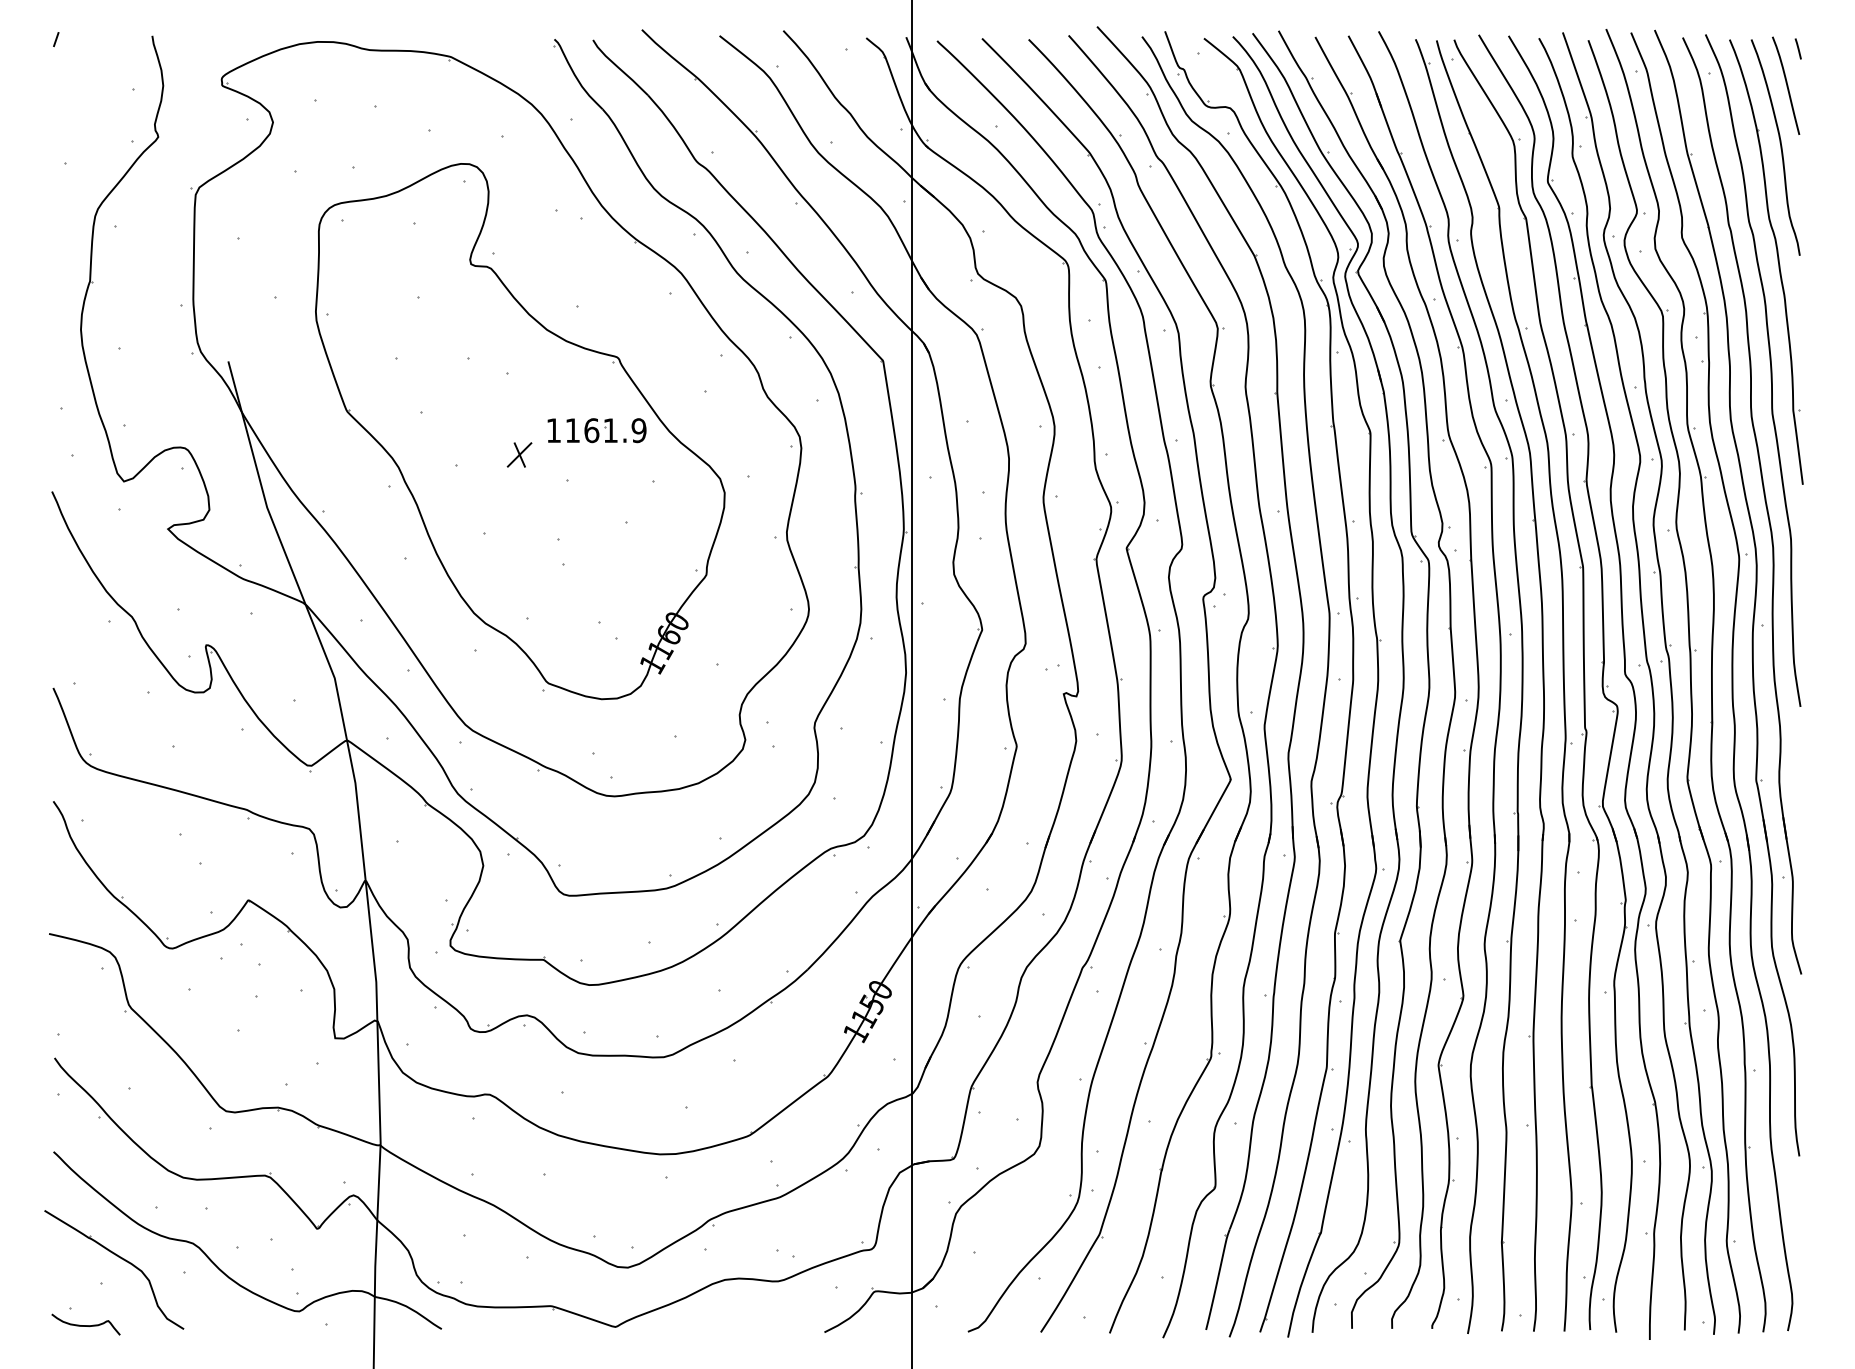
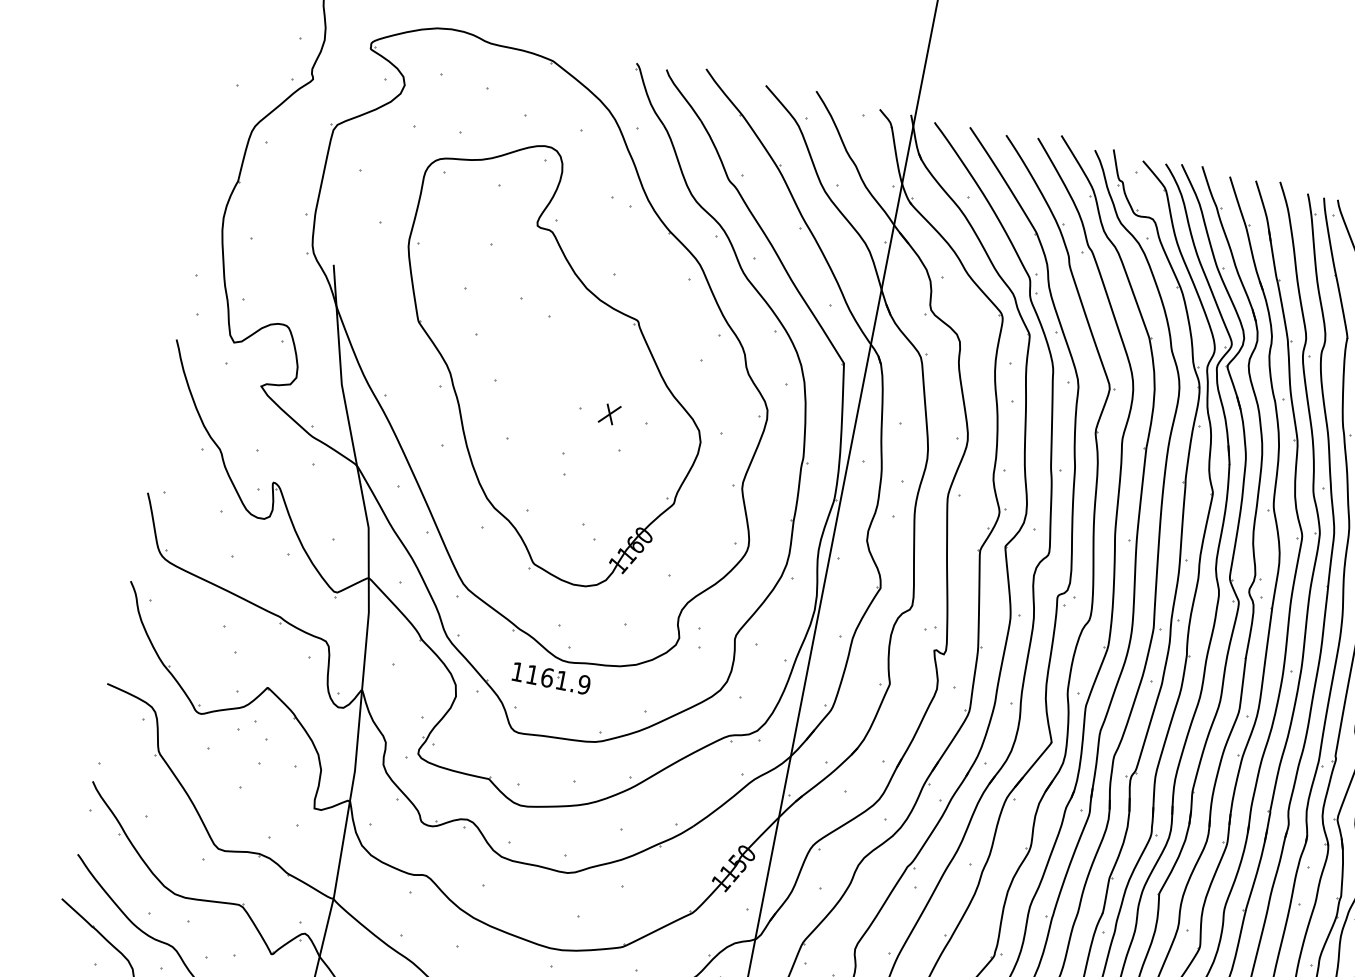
part: (596, 430) -> (551, 678), moved
part: (519, 454) -> (609, 413), moved

